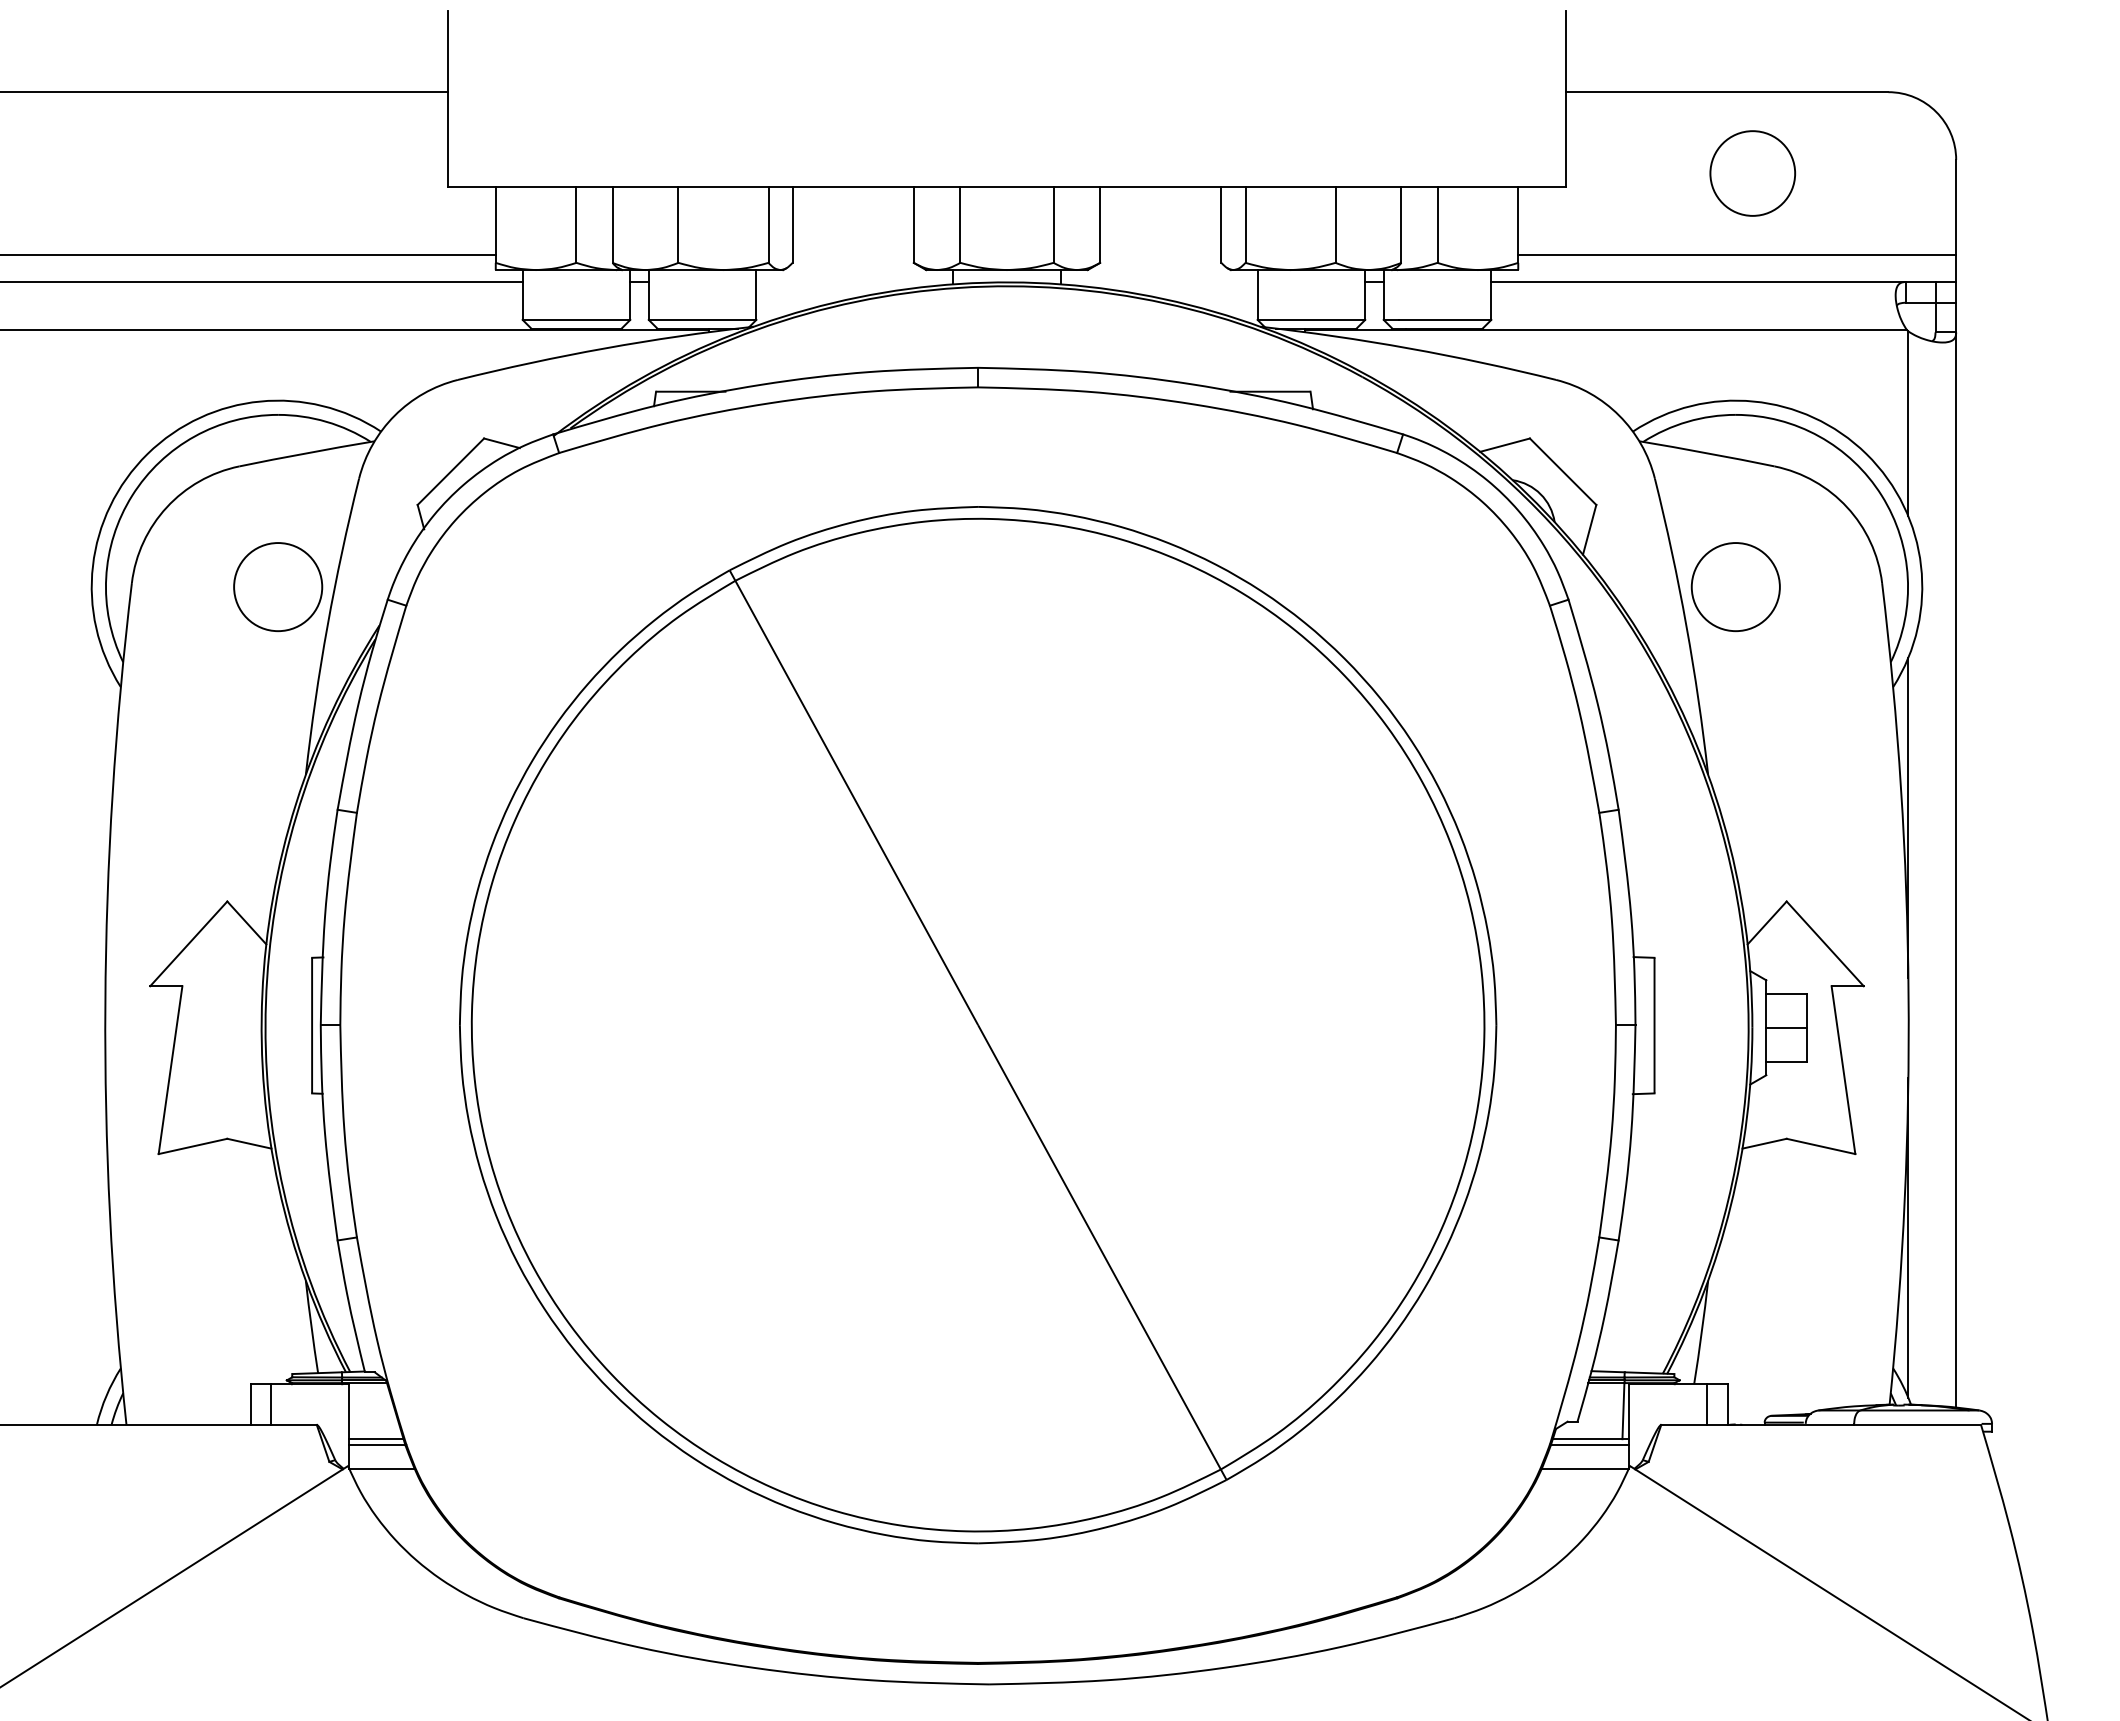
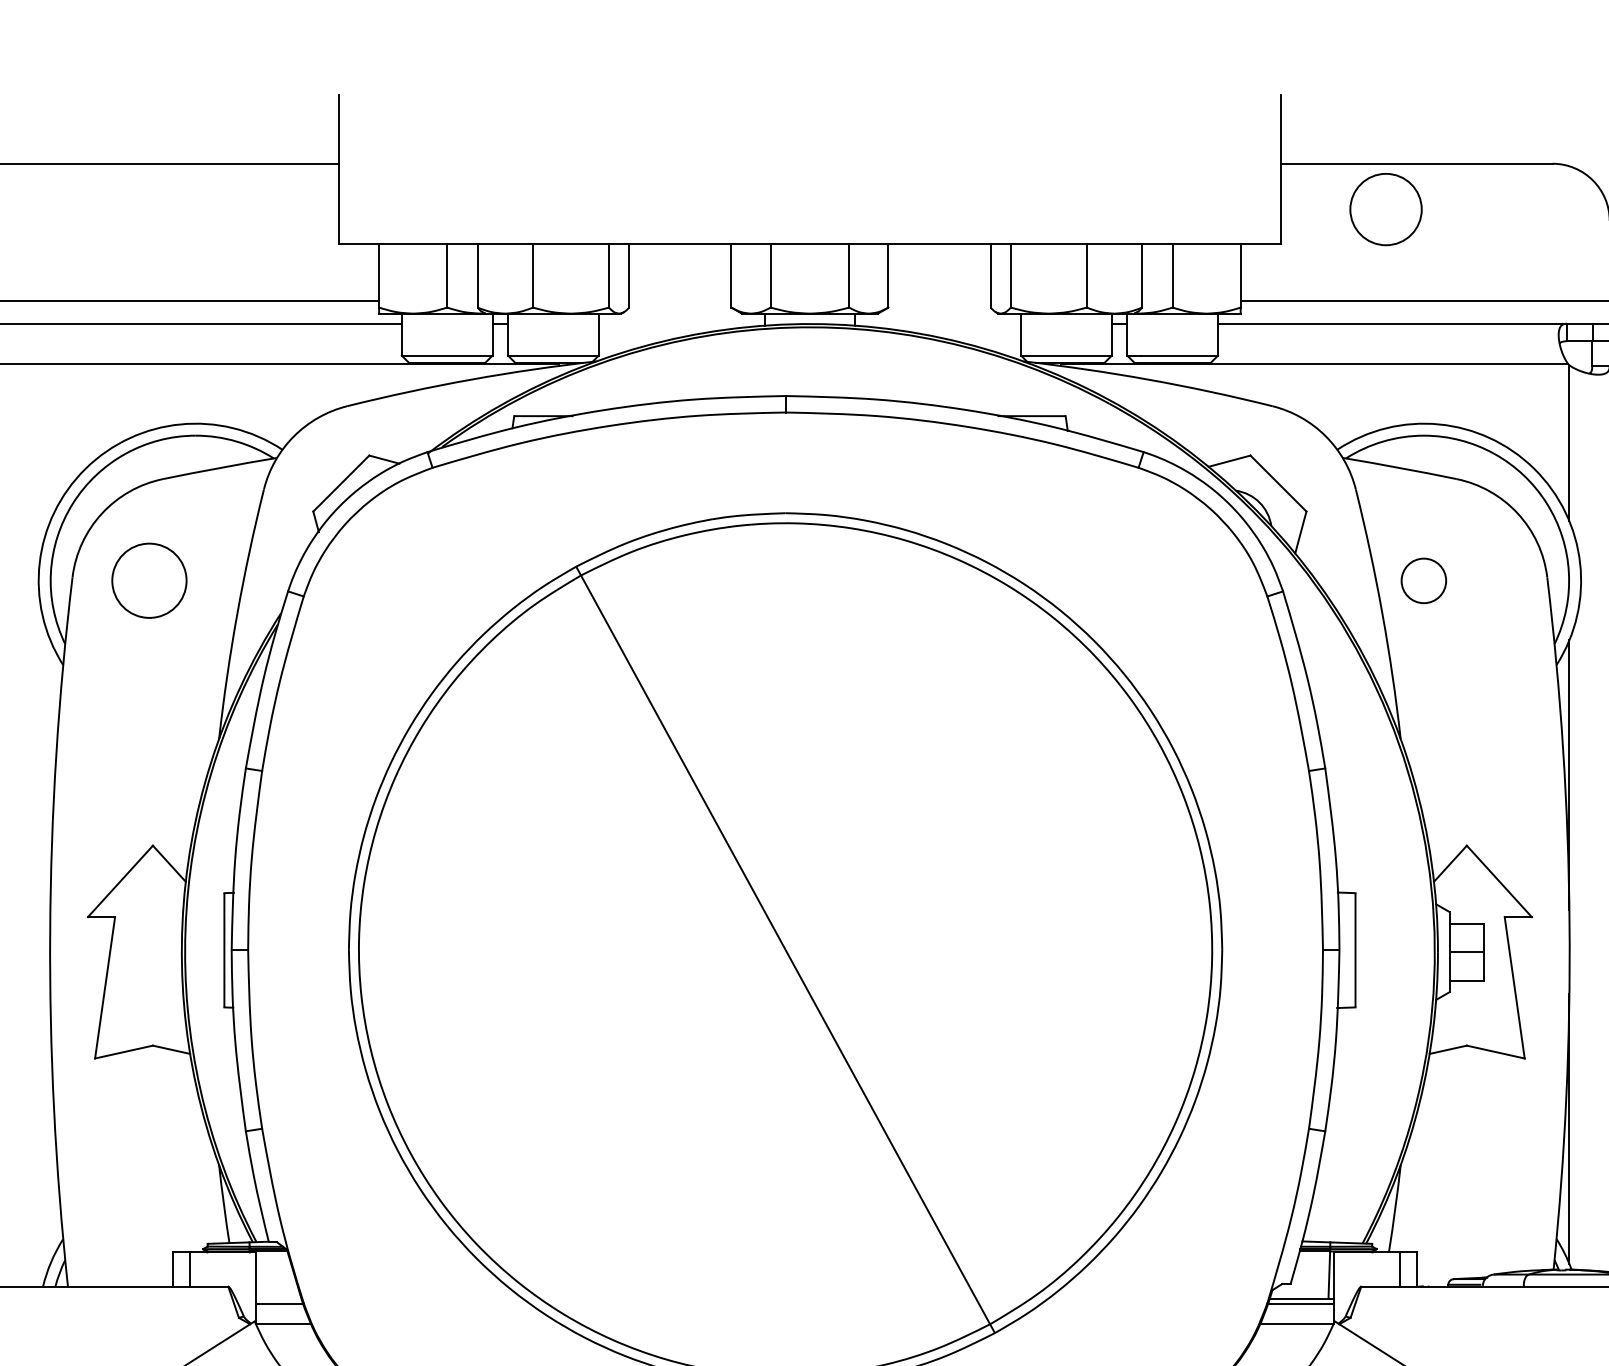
circle: (1752, 173) -> (1385, 209), moved
circle: (278, 587) -> (149, 581), moved
circle: (1735, 587) -> (1423, 581), size x0.6
line: (376, 1439) -> (278, 1299), removed

